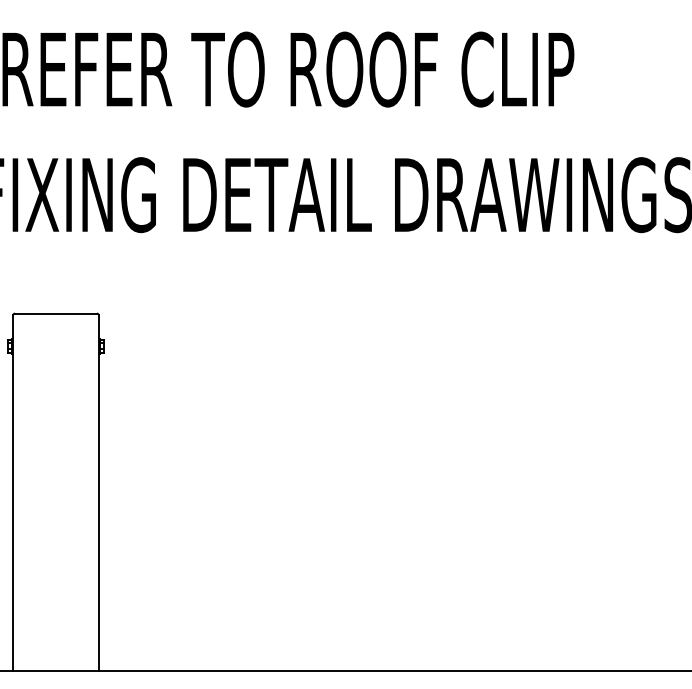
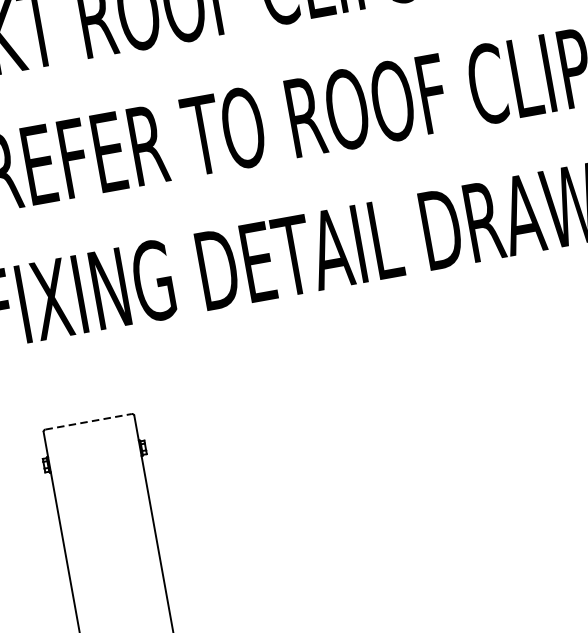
line: (56, 313) -> (89, 421), solid -> dashed

